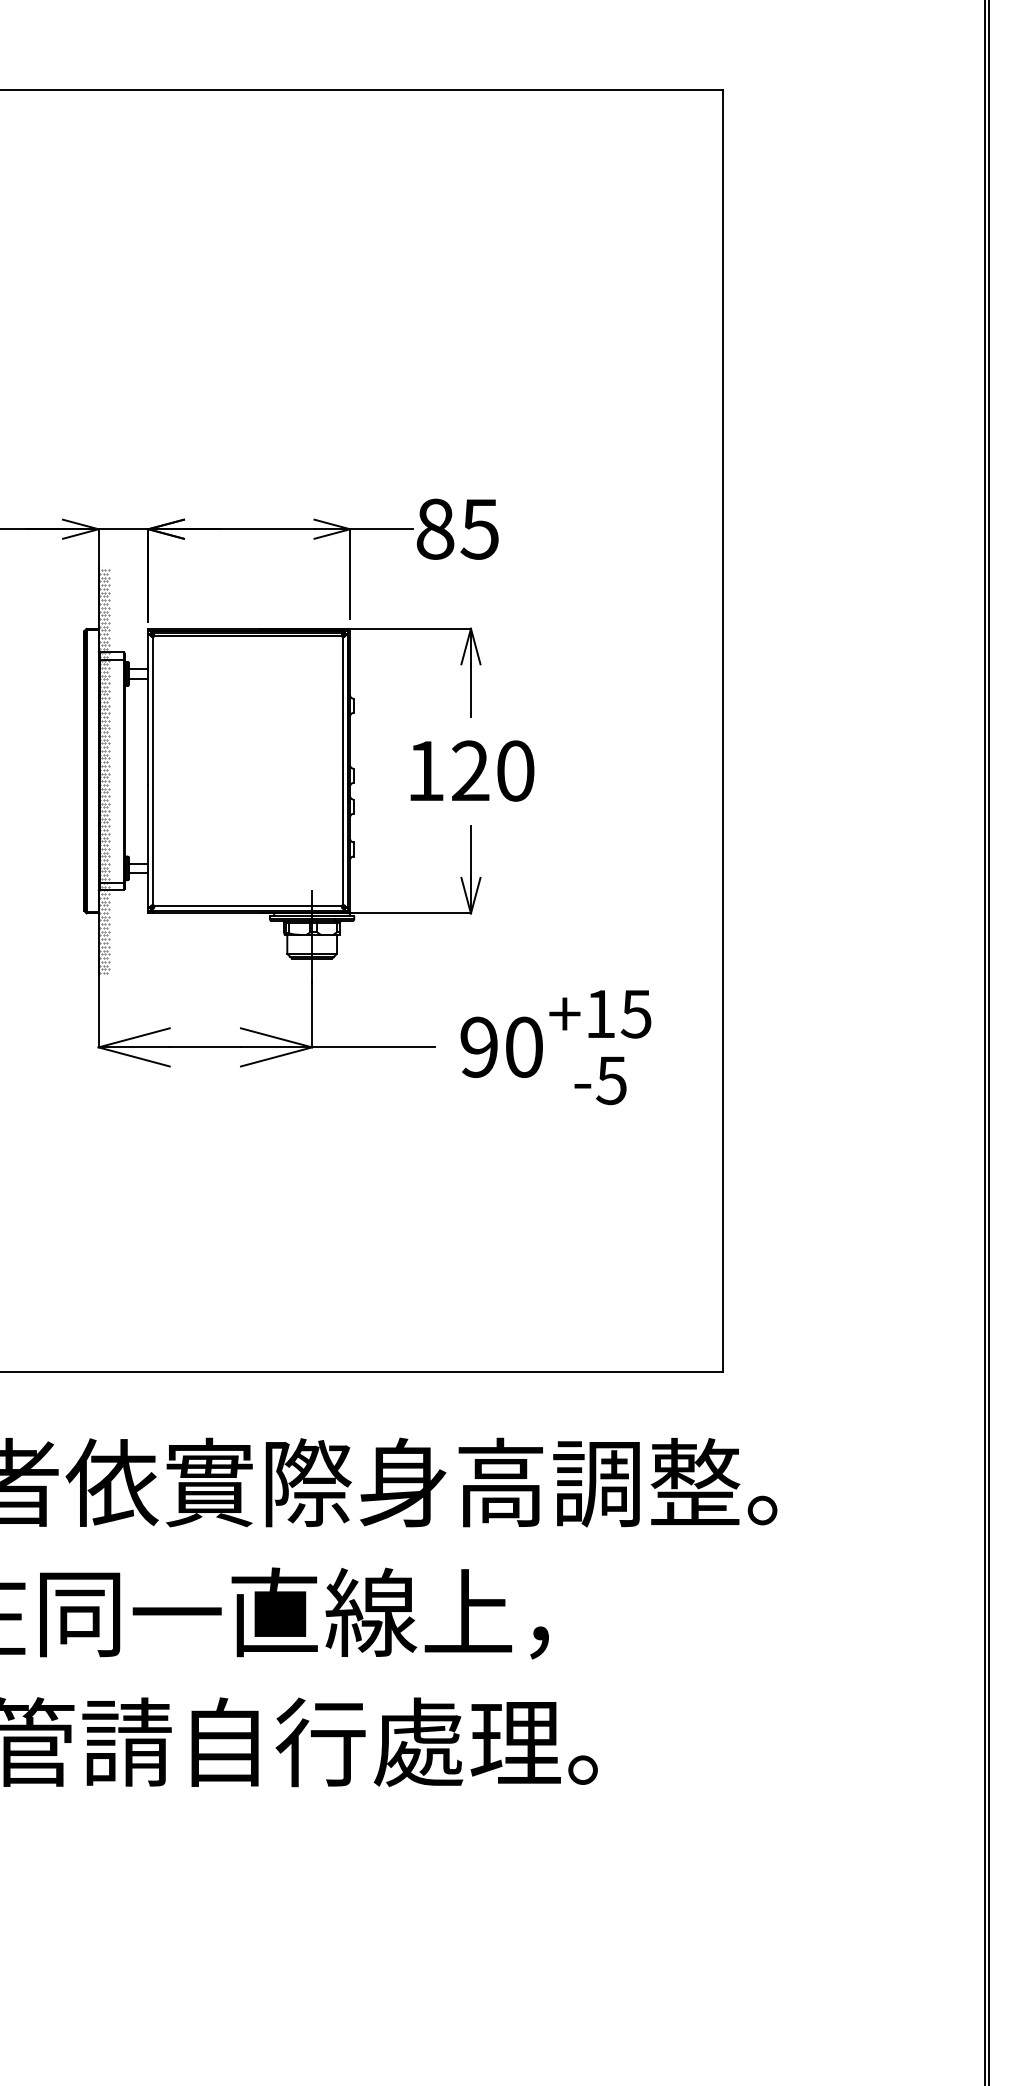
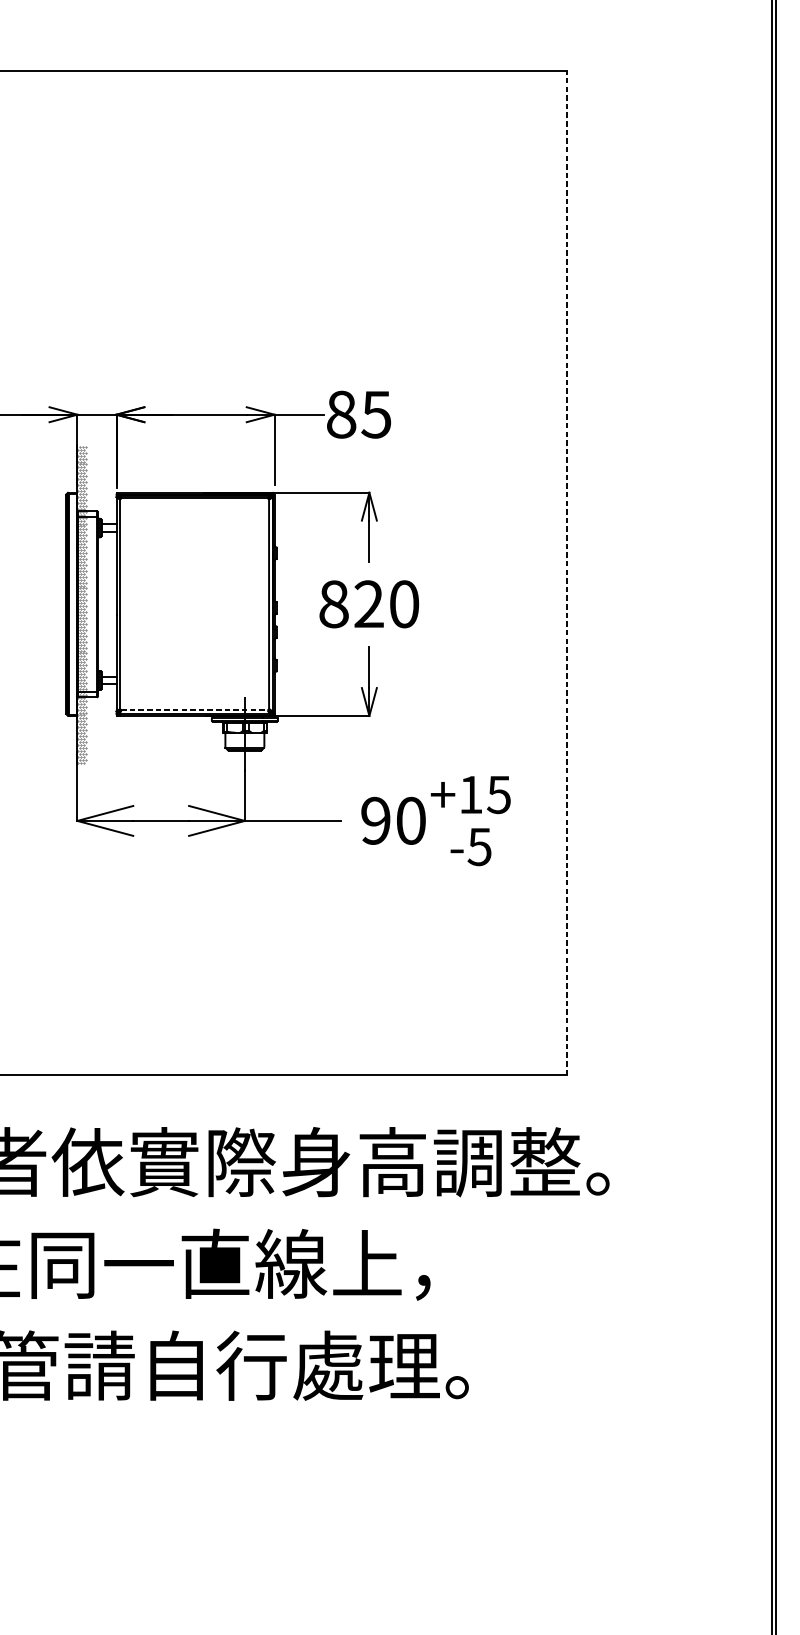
line: (723, 731) -> (567, 573), solid -> dashed
text: (425, 770) -> (333, 603), 120 -> 820
line: (248, 906) -> (194, 710), solid -> dashed

